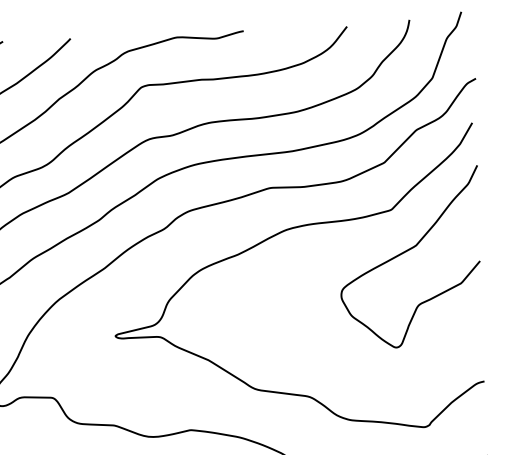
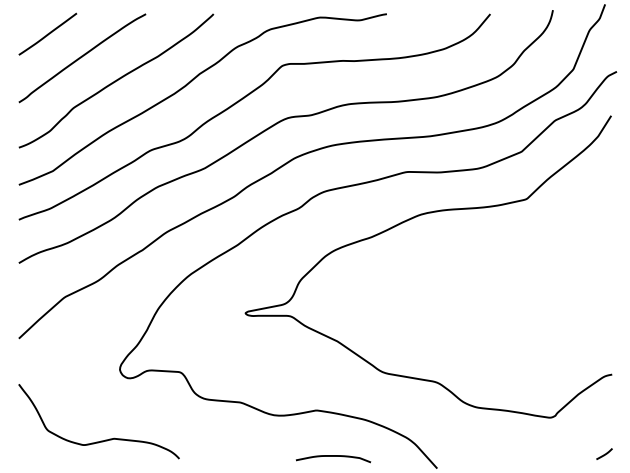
curve: (408, 251) -> (541, 241), removed

